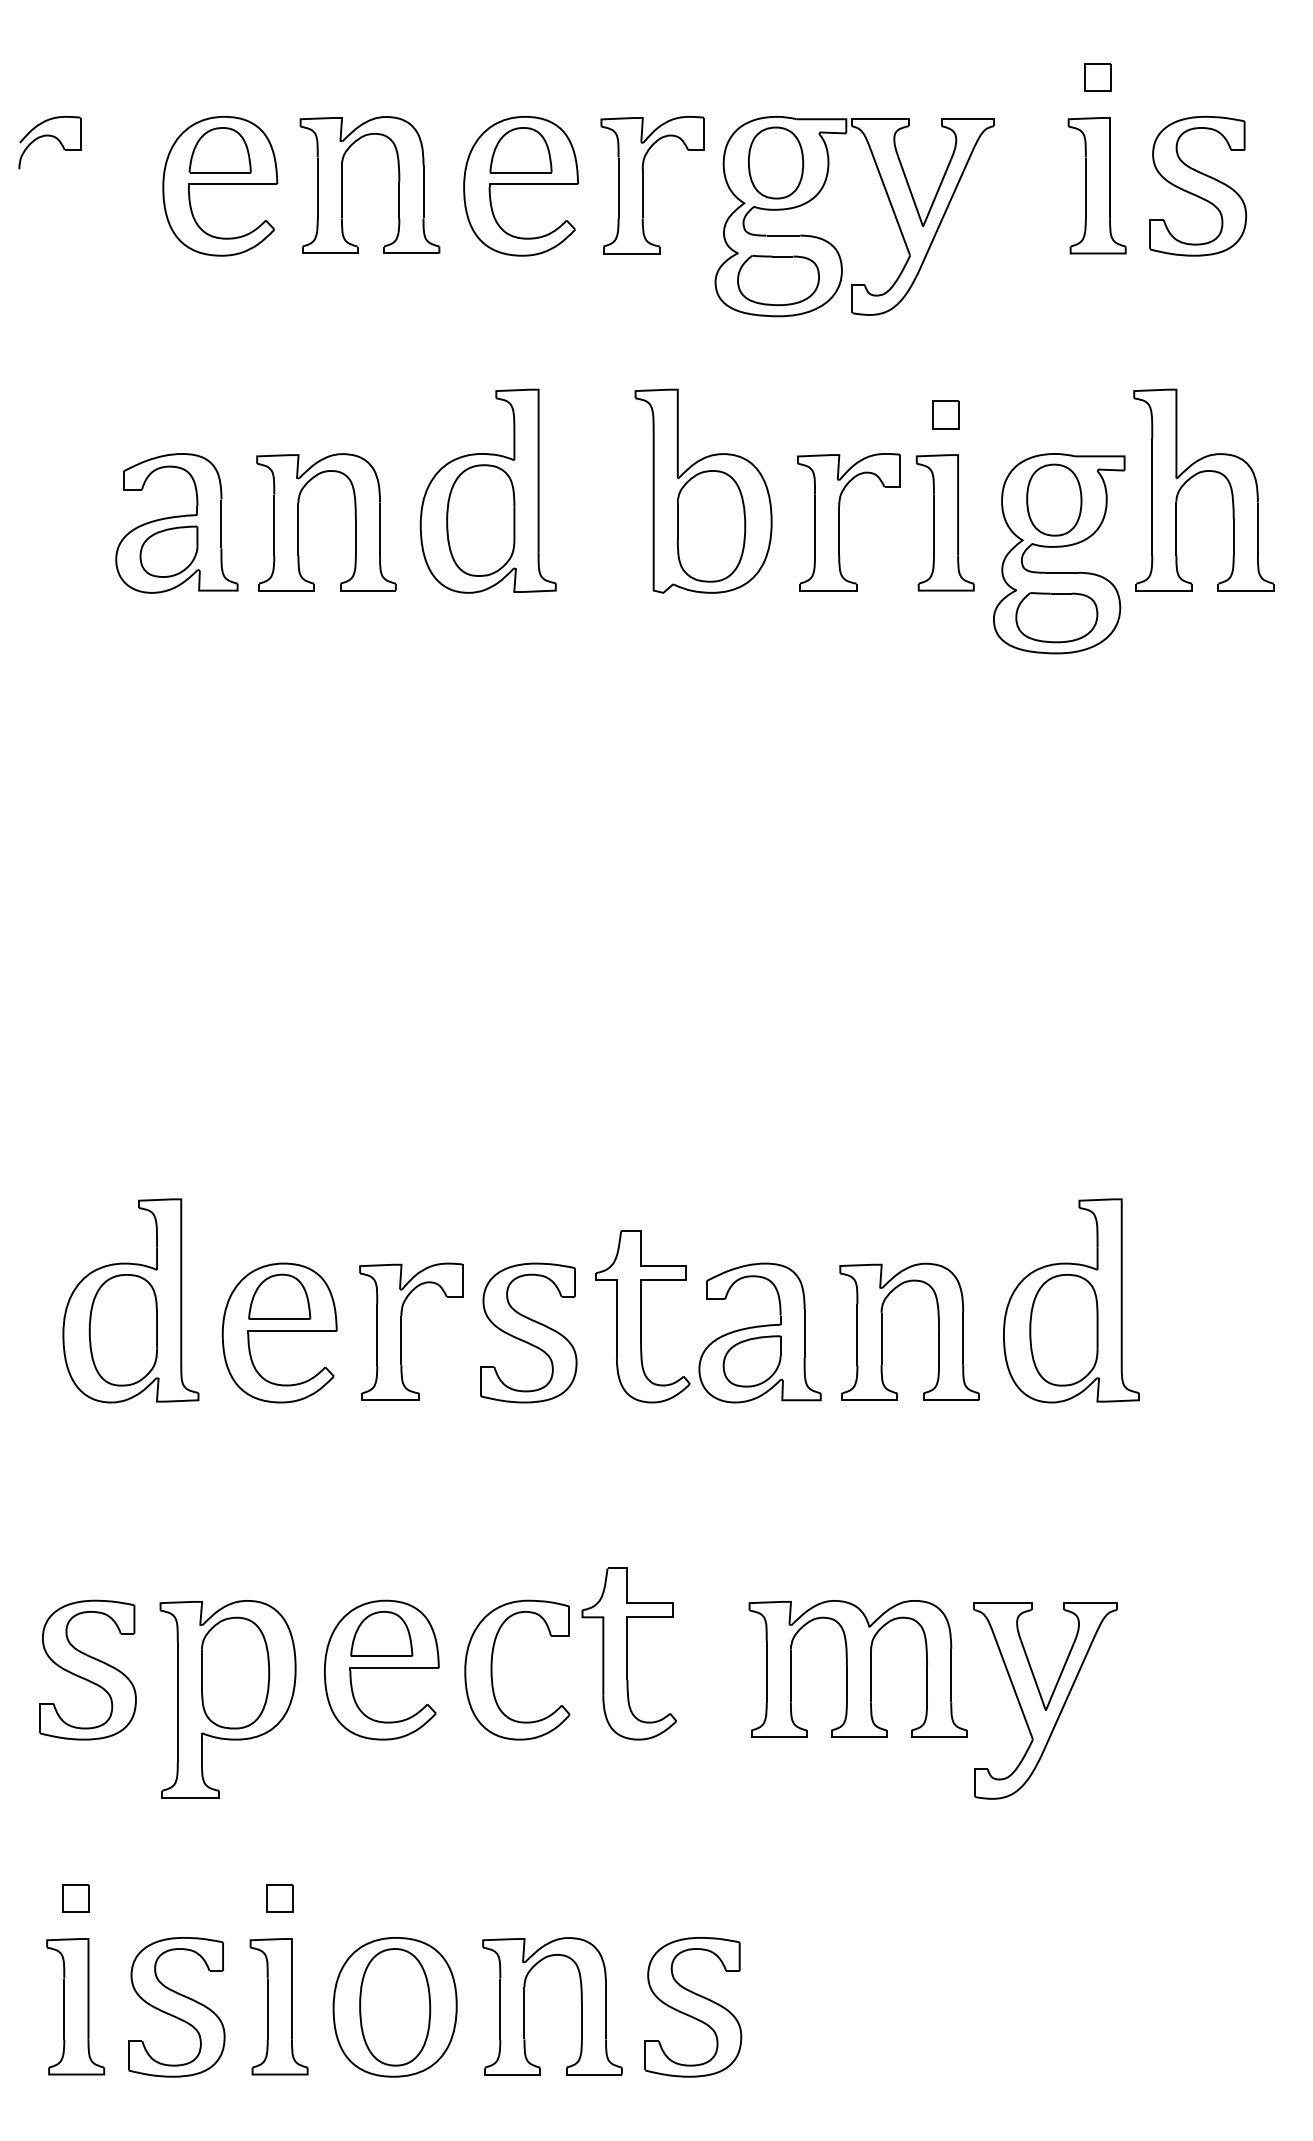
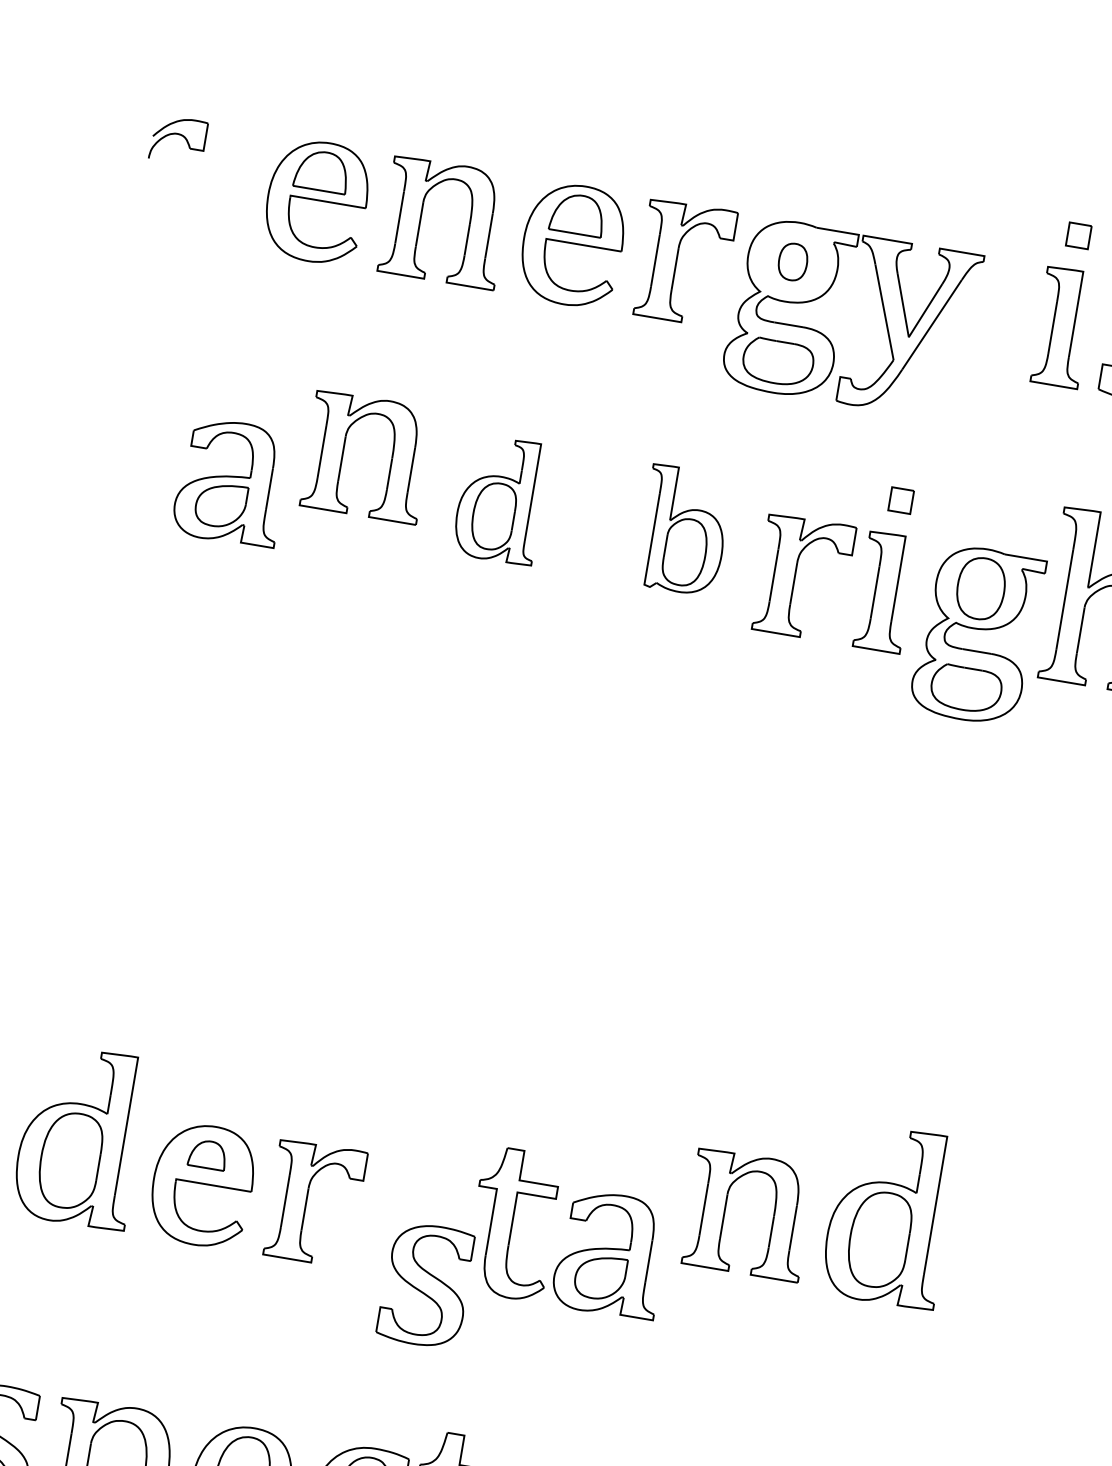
part: (776, 162) -> (793, 261), size x0.6
part: (487, 490) -> (500, 498), size x0.7
part: (703, 490) -> (684, 530), size x0.7
part: (298, 522) -> (342, 453), moved
part: (279, 1296) -> (207, 1154), size x0.7
part: (1071, 1300) -> (890, 1215), moved
part: (882, 1331) -> (725, 1210), moved
part: (528, 1332) -> (426, 1284), moved

